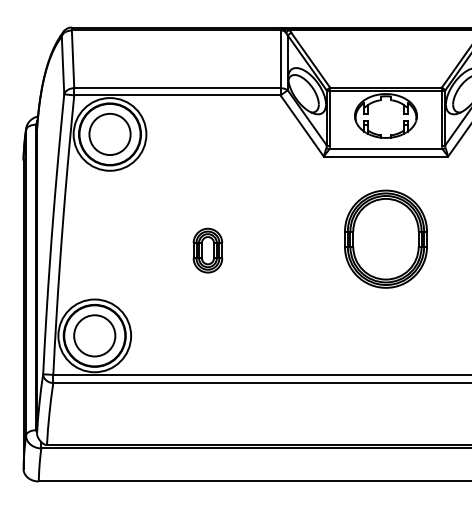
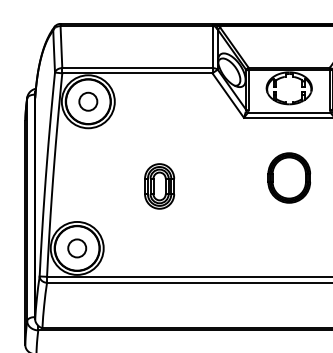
circle: (109, 134) -> (87, 101), size x0.6
part: (385, 238) -> (288, 177), size x0.7
part: (207, 250) -> (159, 186), size x1.4
circle: (94, 335) -> (77, 248), size x0.6

